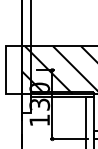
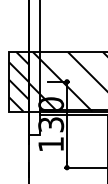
hatch: (14, 70) -> (19, 82), added

